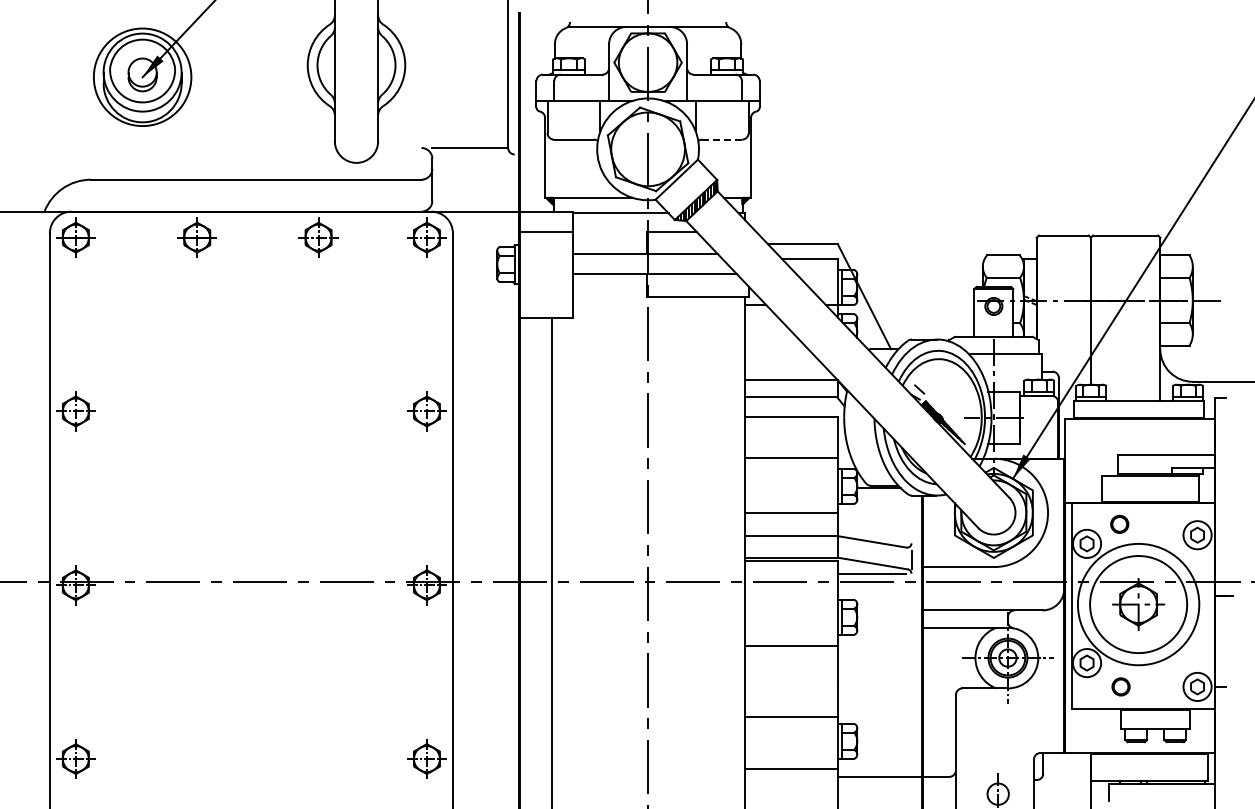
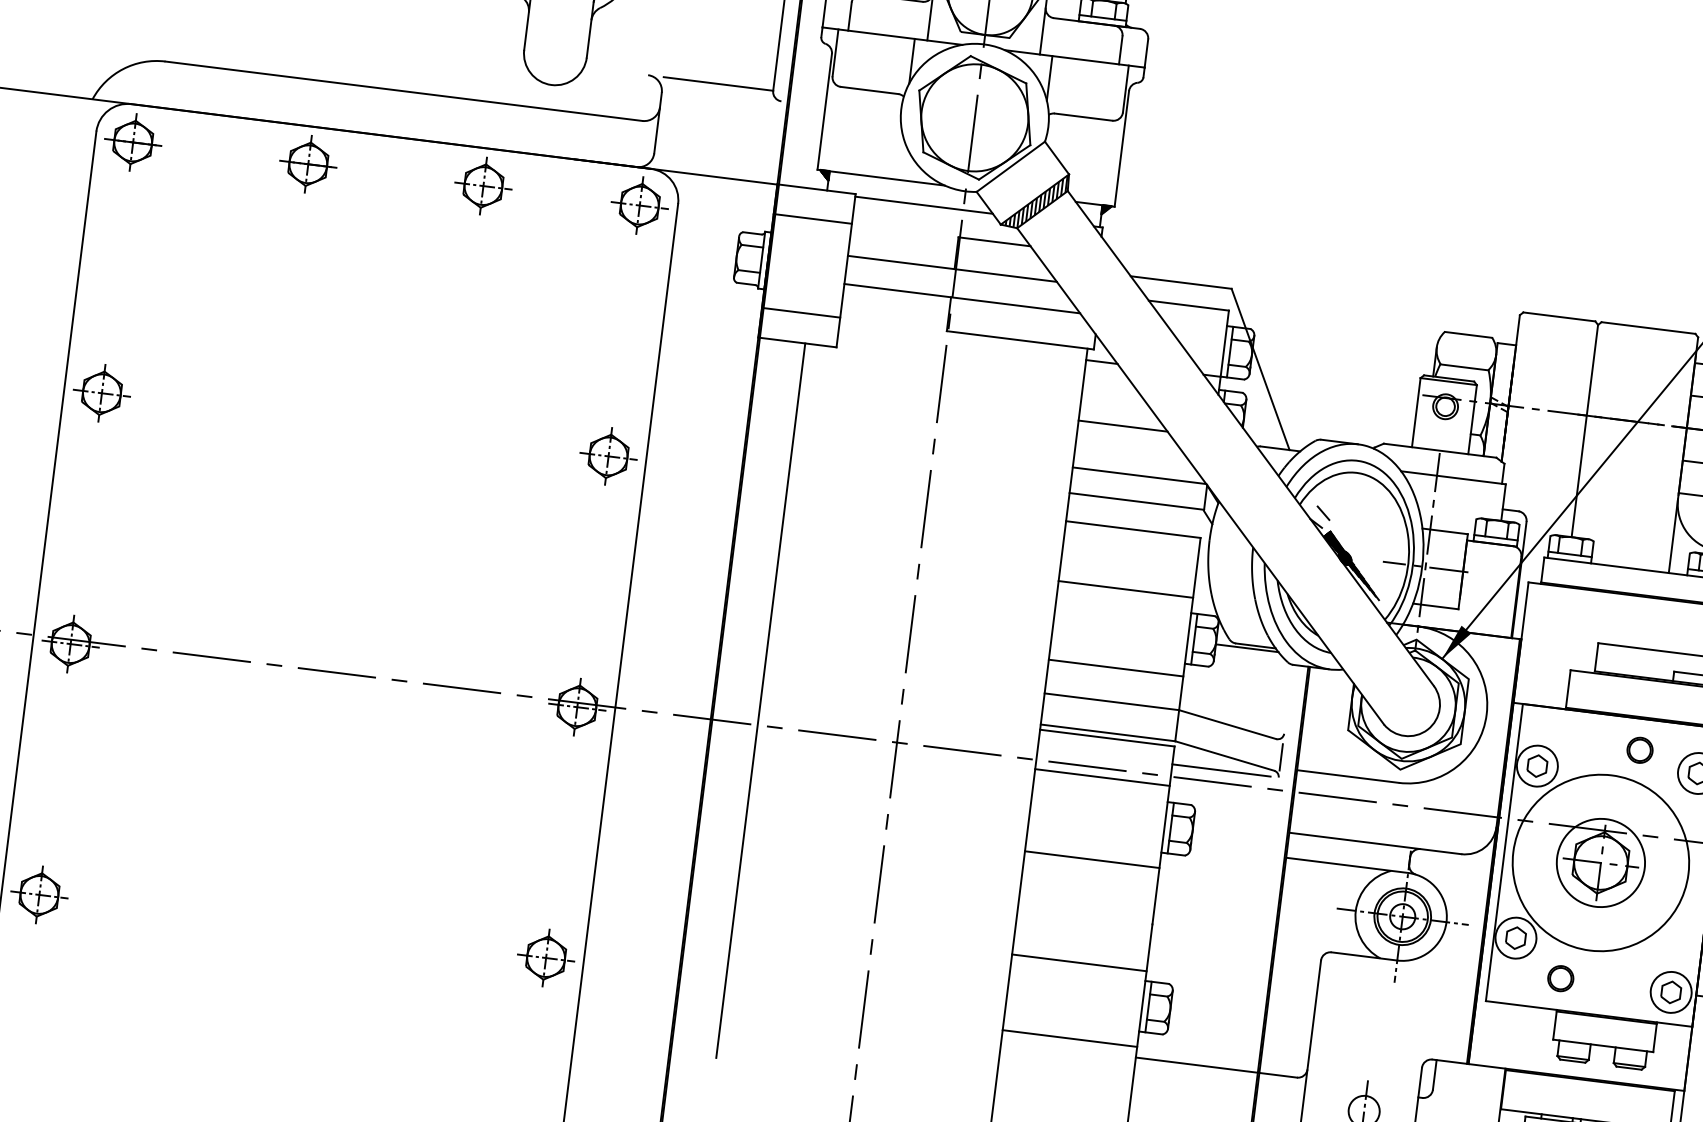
line: (722, 139) -> (1083, 117), dashed -> solid
line: (546, 297) -> (801, 313), added
line: (775, 347) -> (1123, 426), added
circle: (1119, 523) -> (1639, 749), moved
line: (790, 588) -> (1101, 777), added
circle: (1138, 604) -> (1600, 862), size x0.62

